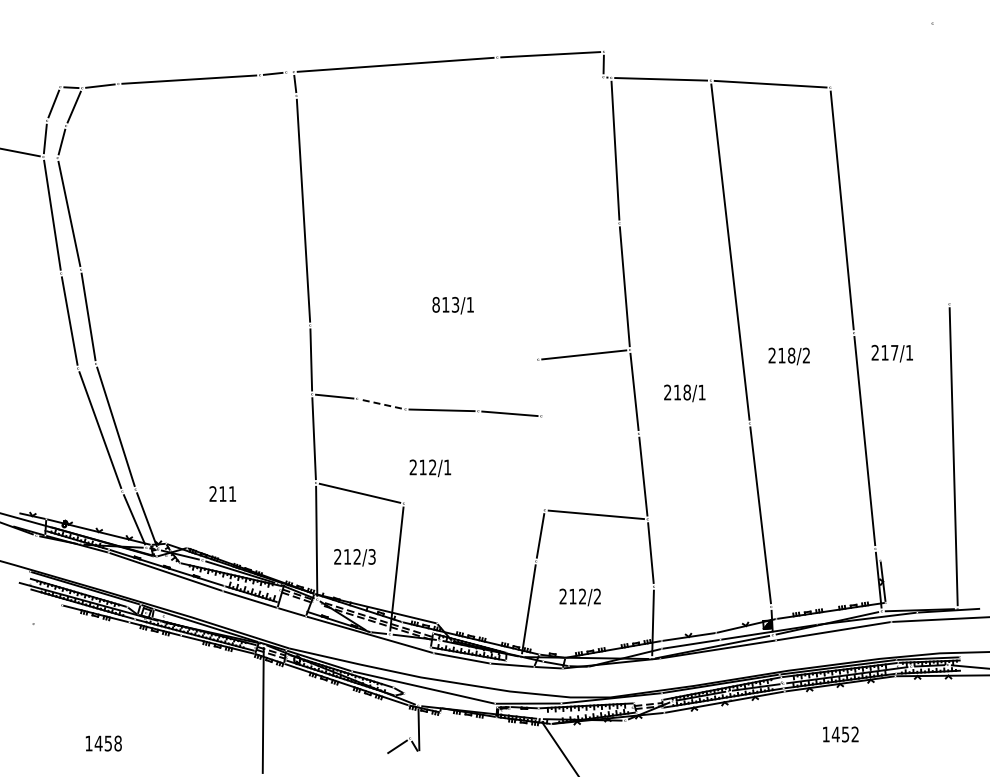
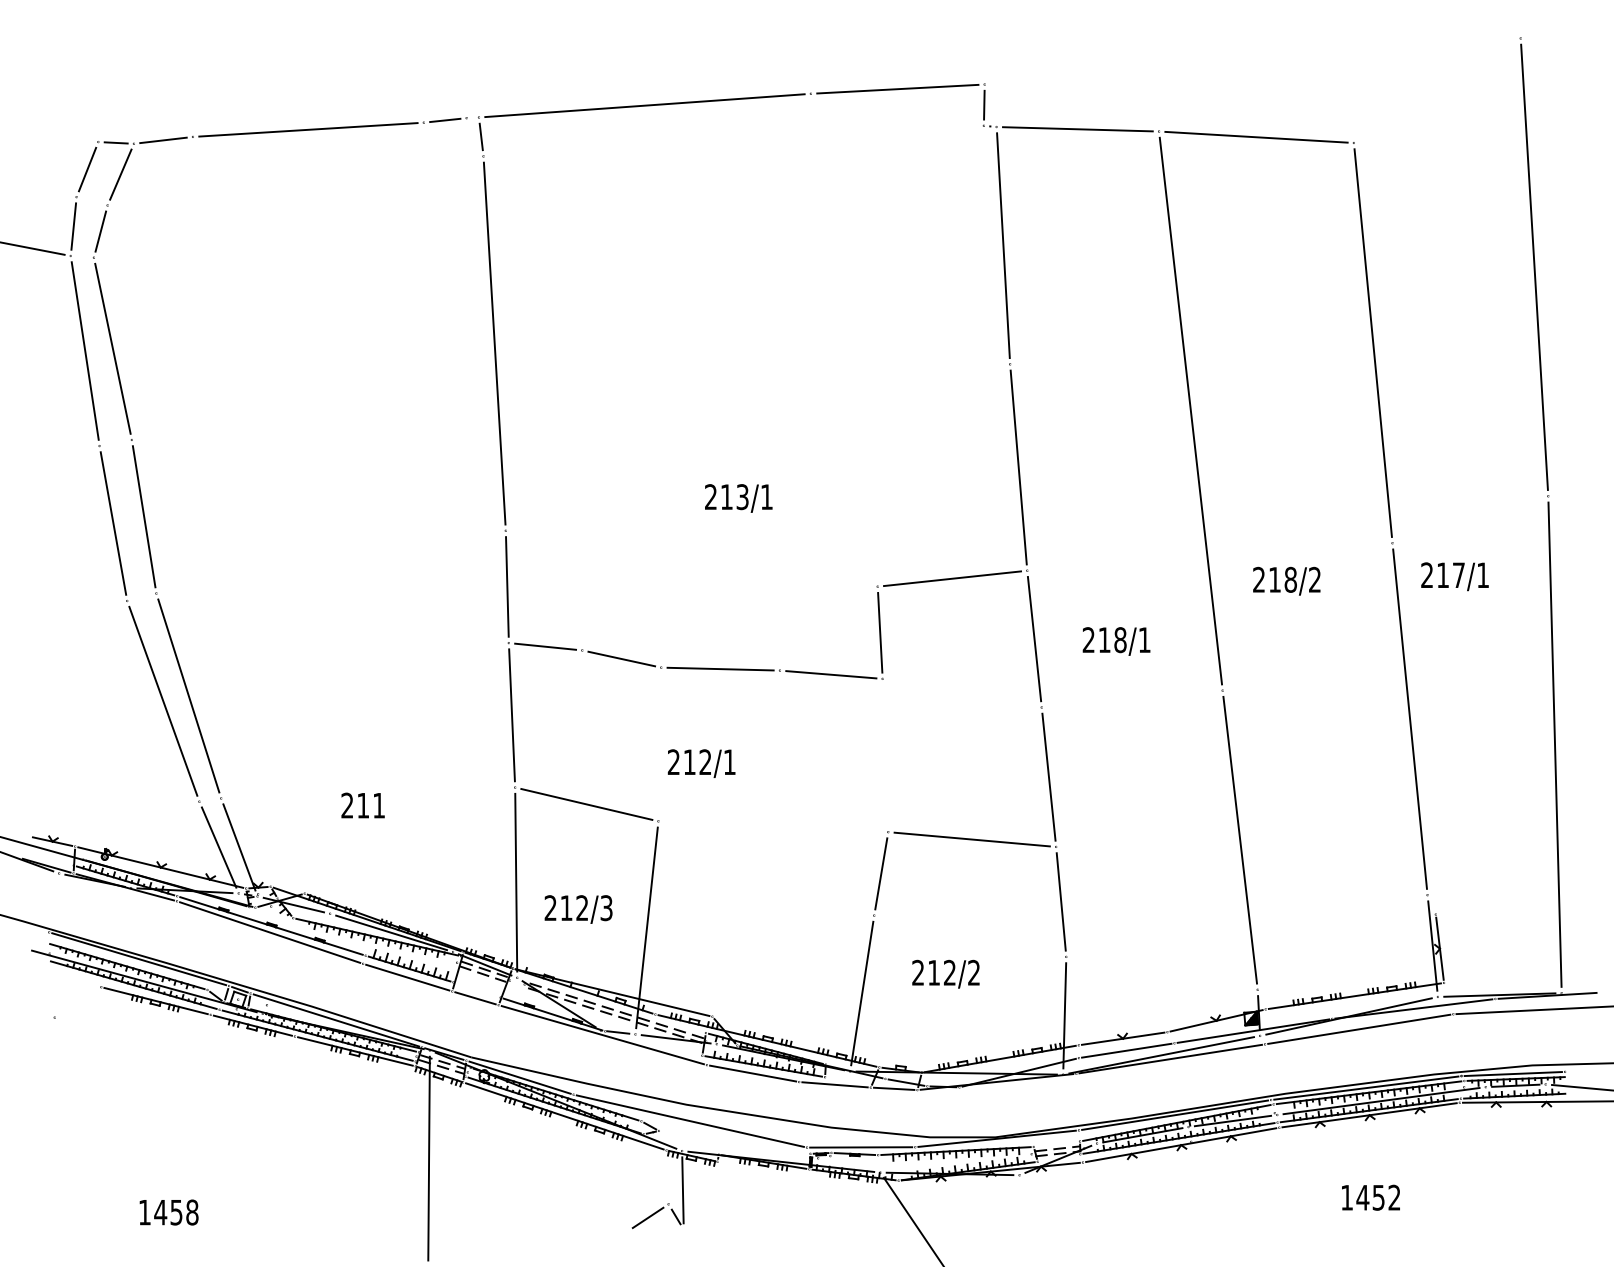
line: (940, 163) -> (1533, 266), added
text: (435, 304) -> (709, 496), 813/1 -> 213/1
line: (539, 387) -> (879, 631), added
line: (381, 404) -> (621, 659), dashed -> solid

